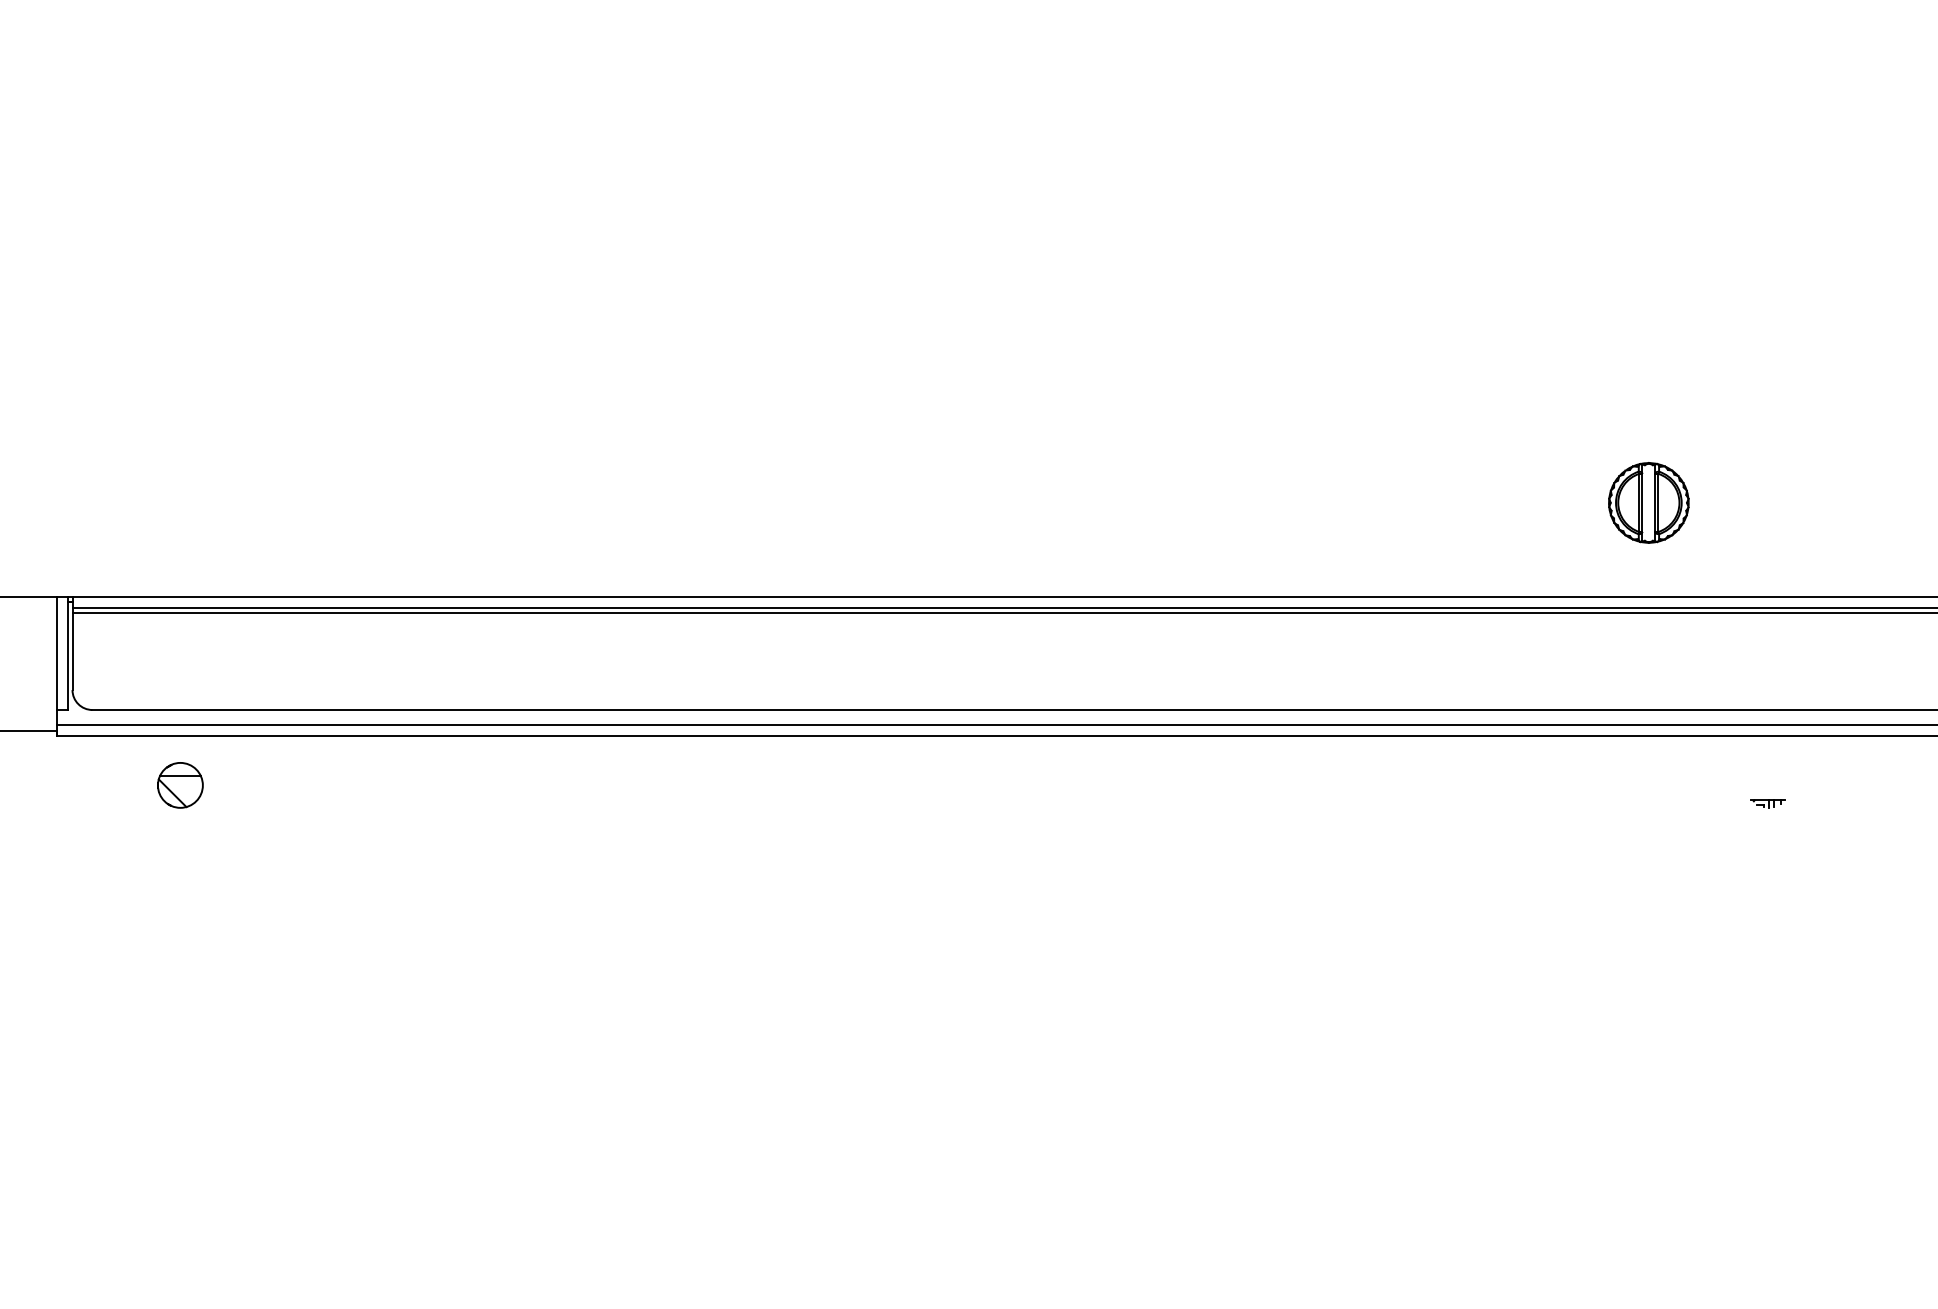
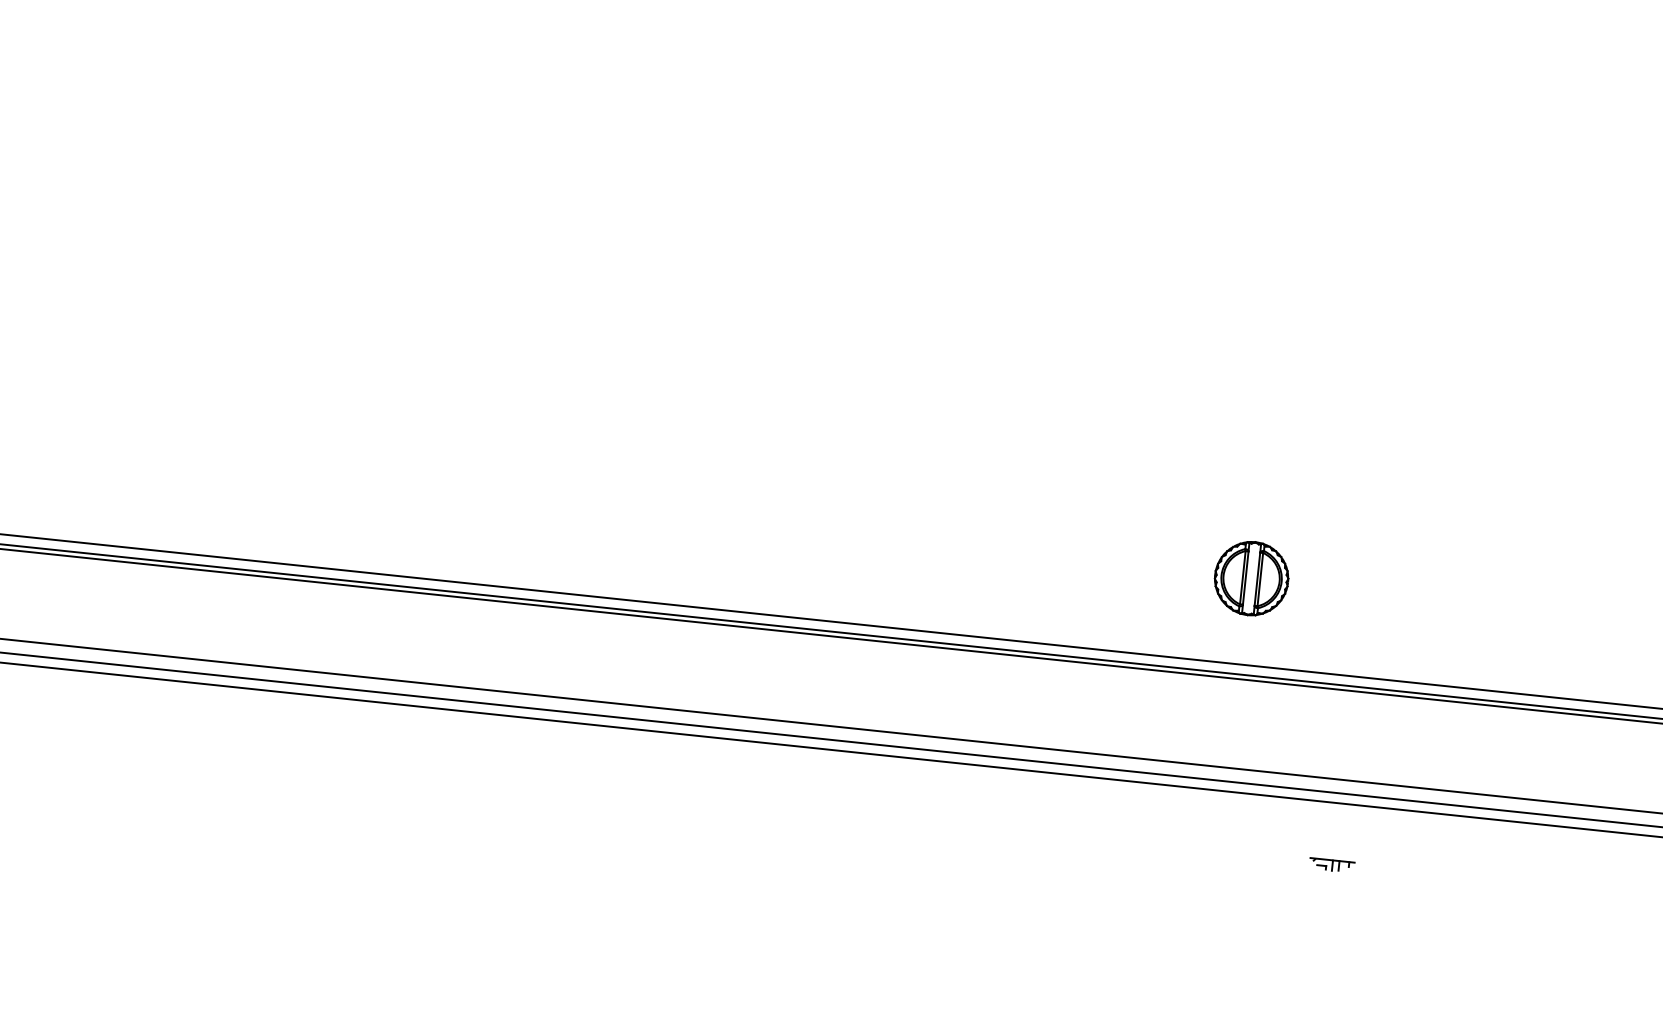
part: (1767, 803) -> (1331, 865), size x1.4

